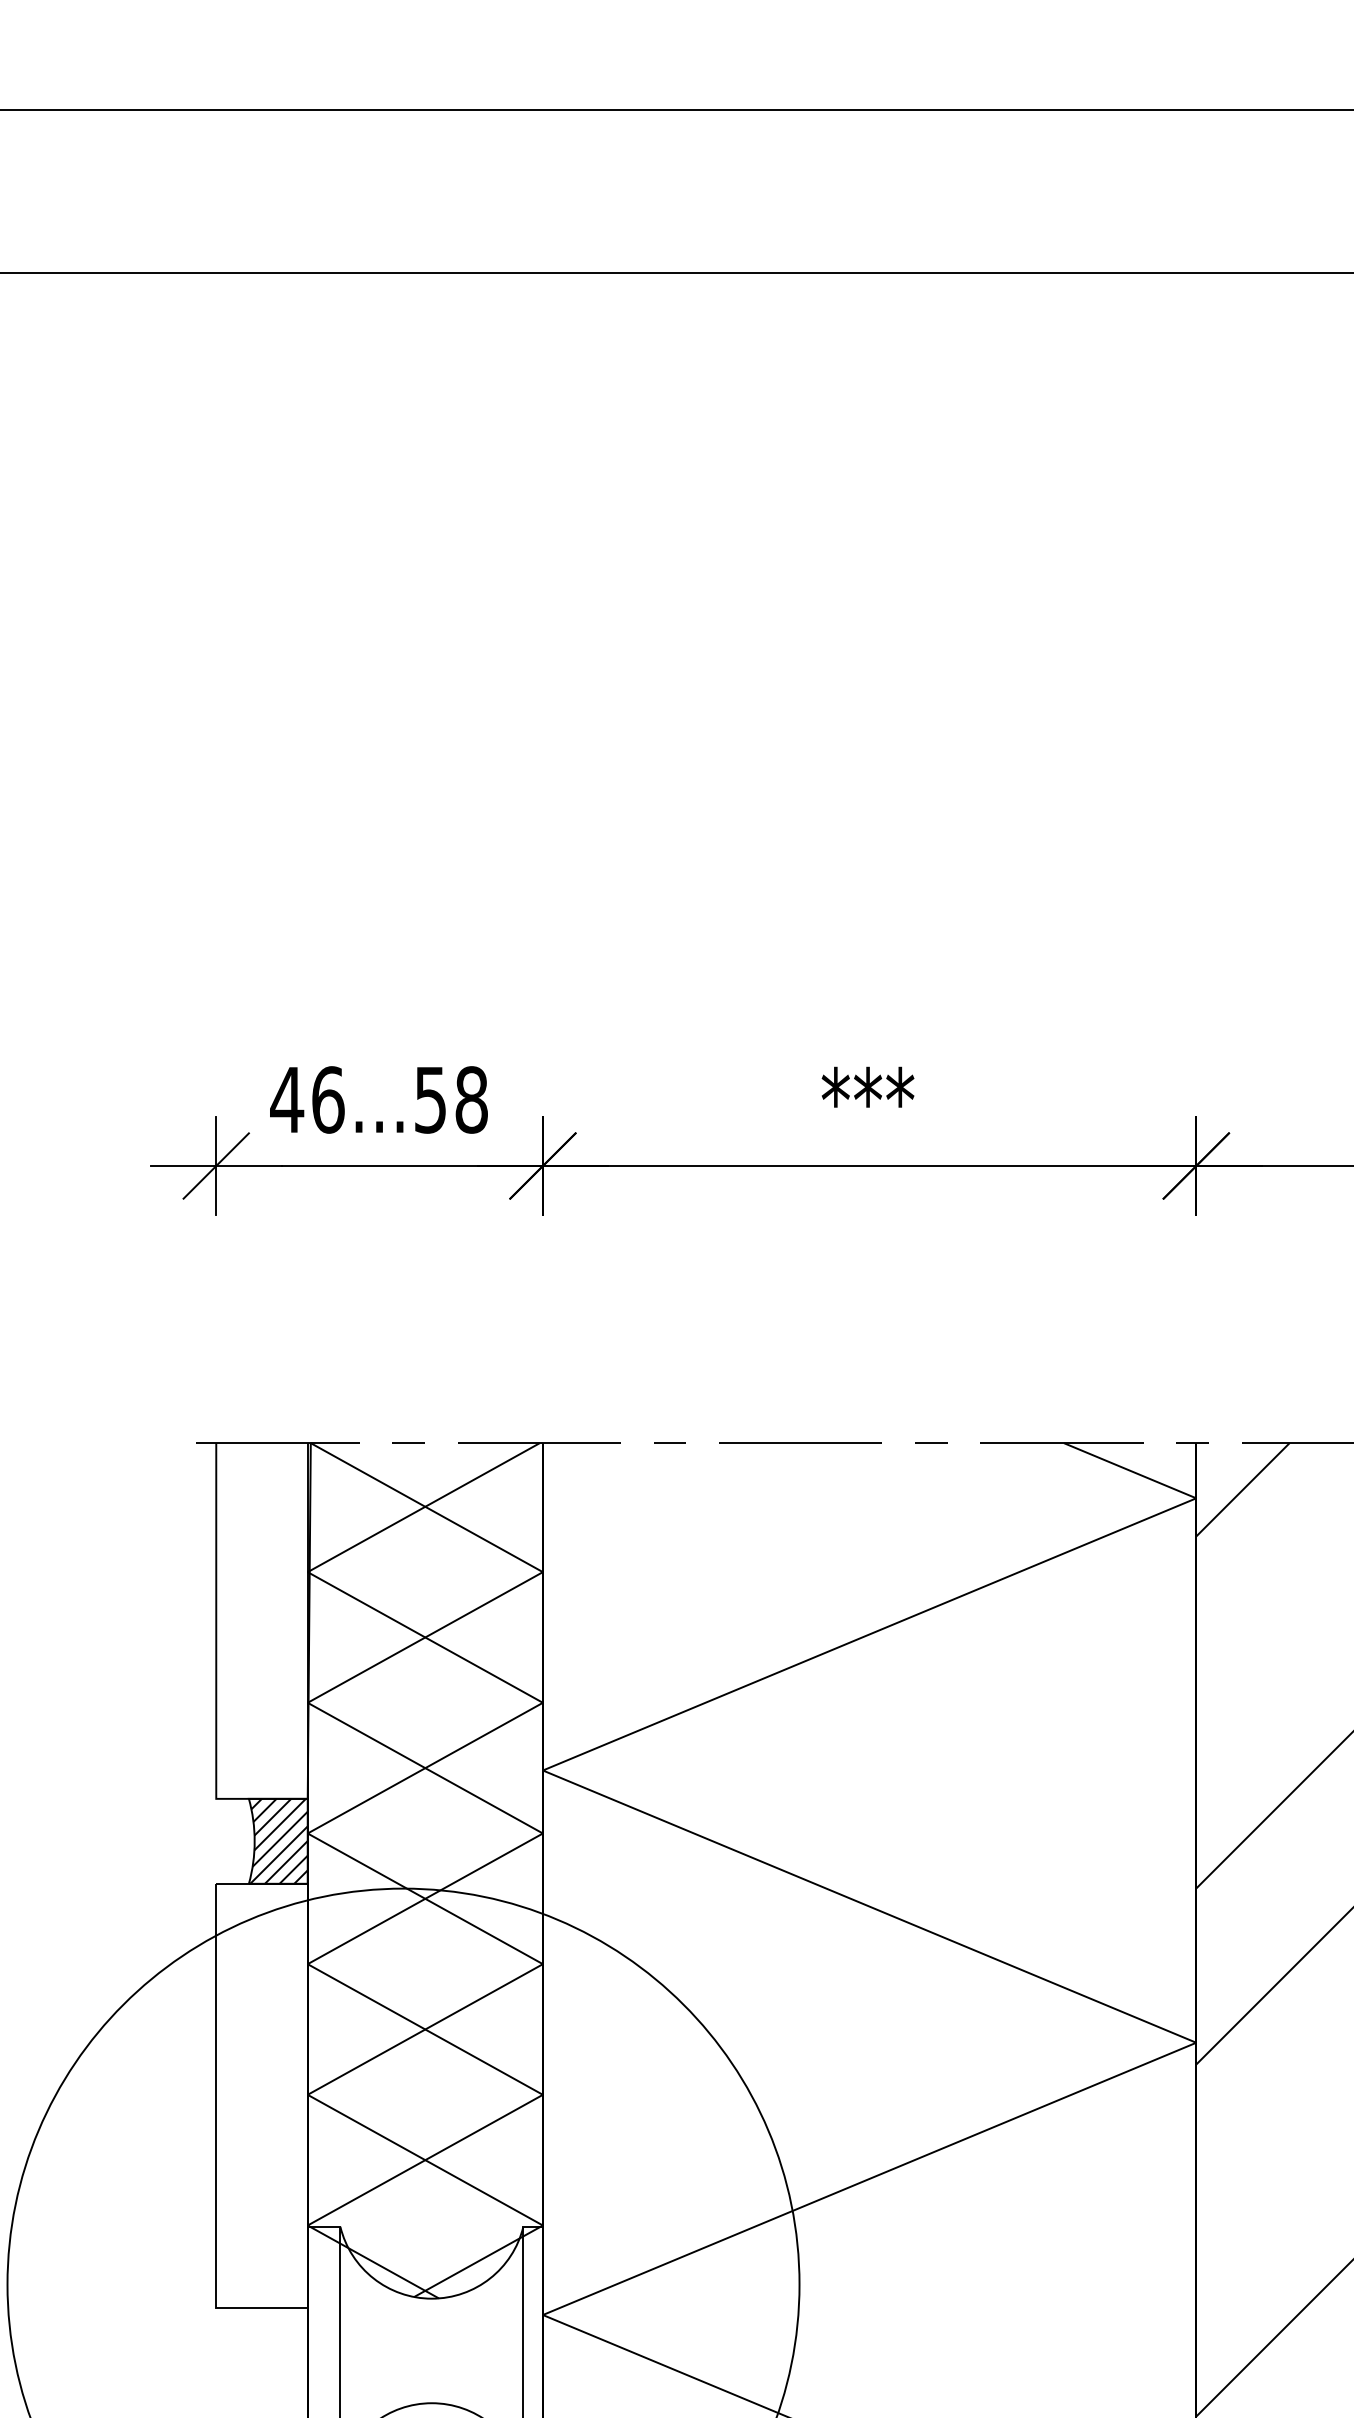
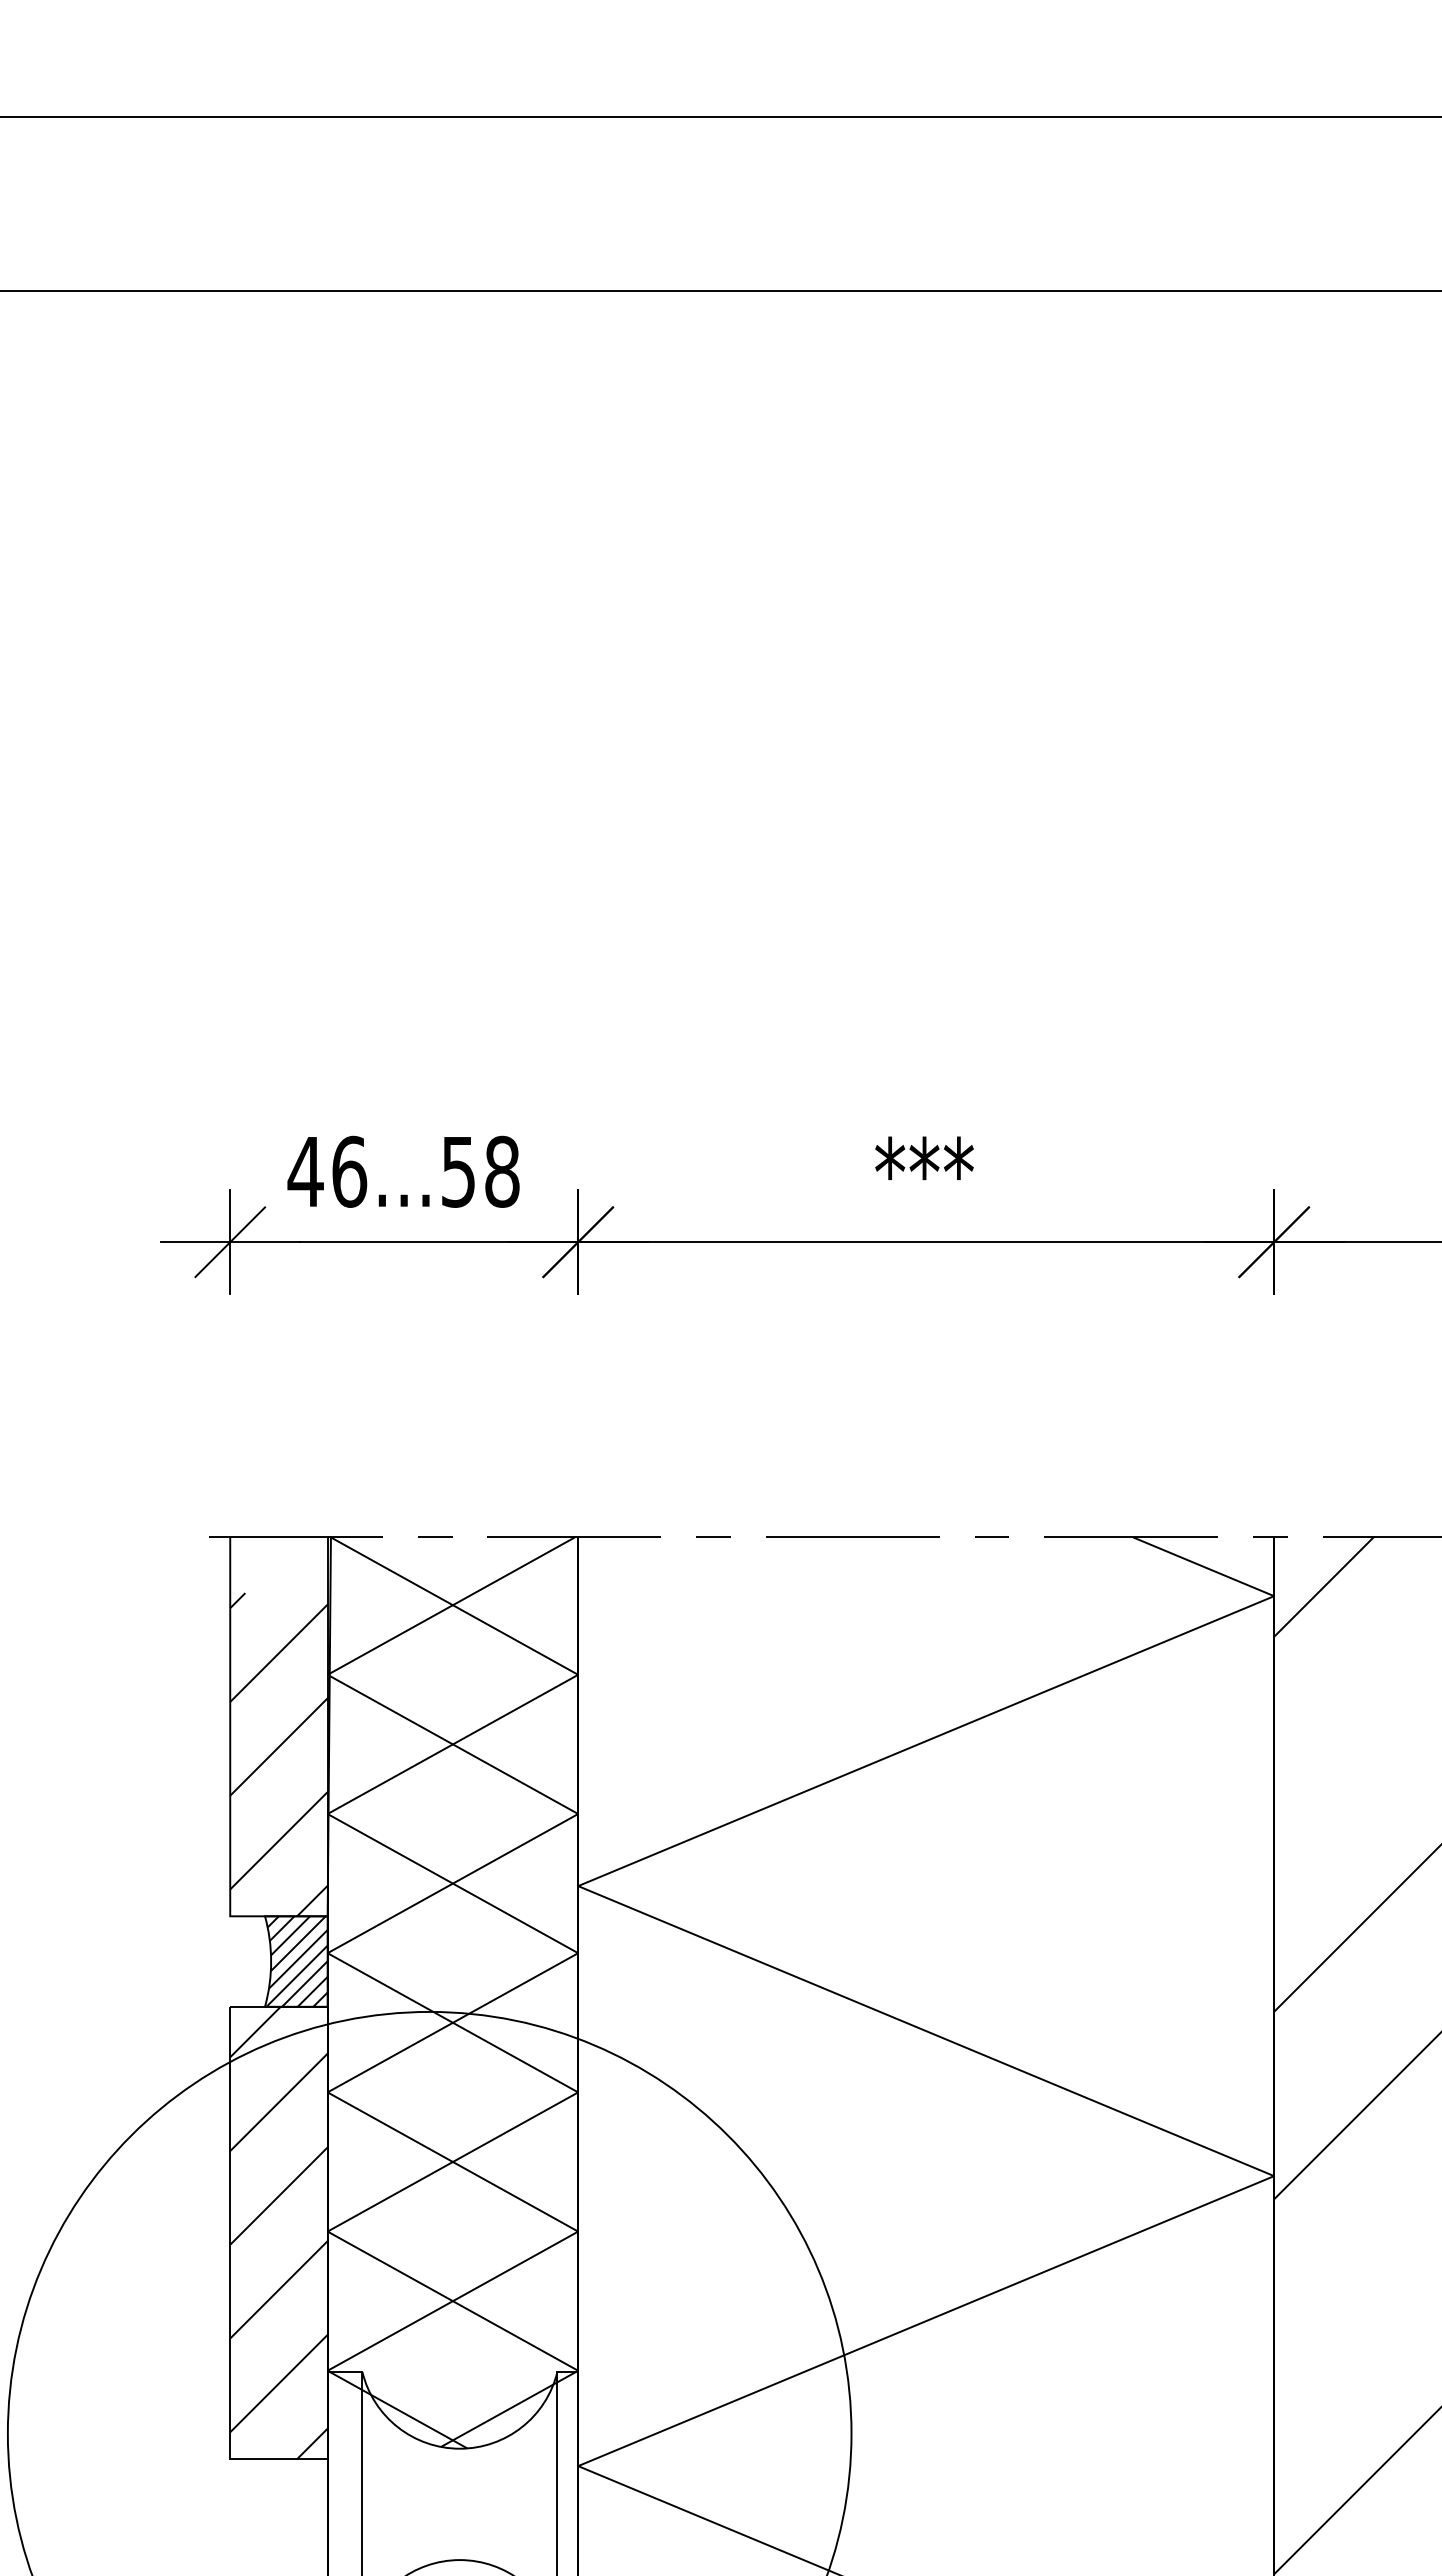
hatch: (261, 1646) -> (278, 1754), added
hatch: (261, 2095) -> (278, 2232), added

